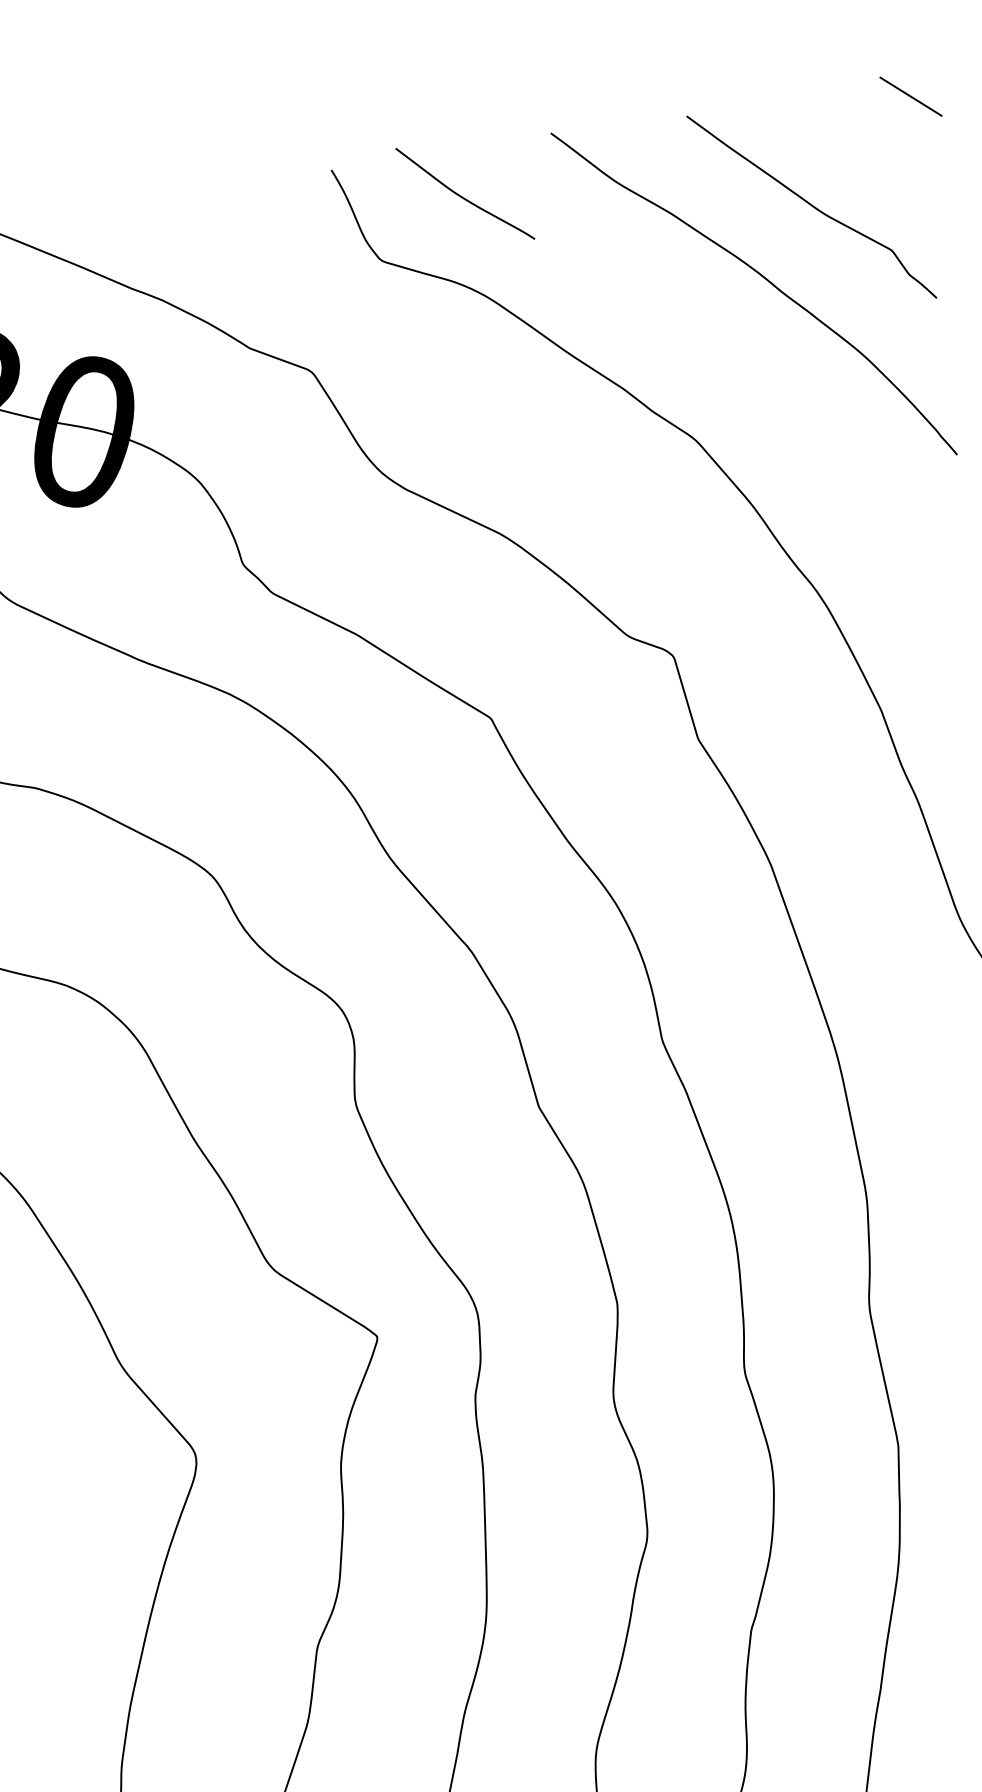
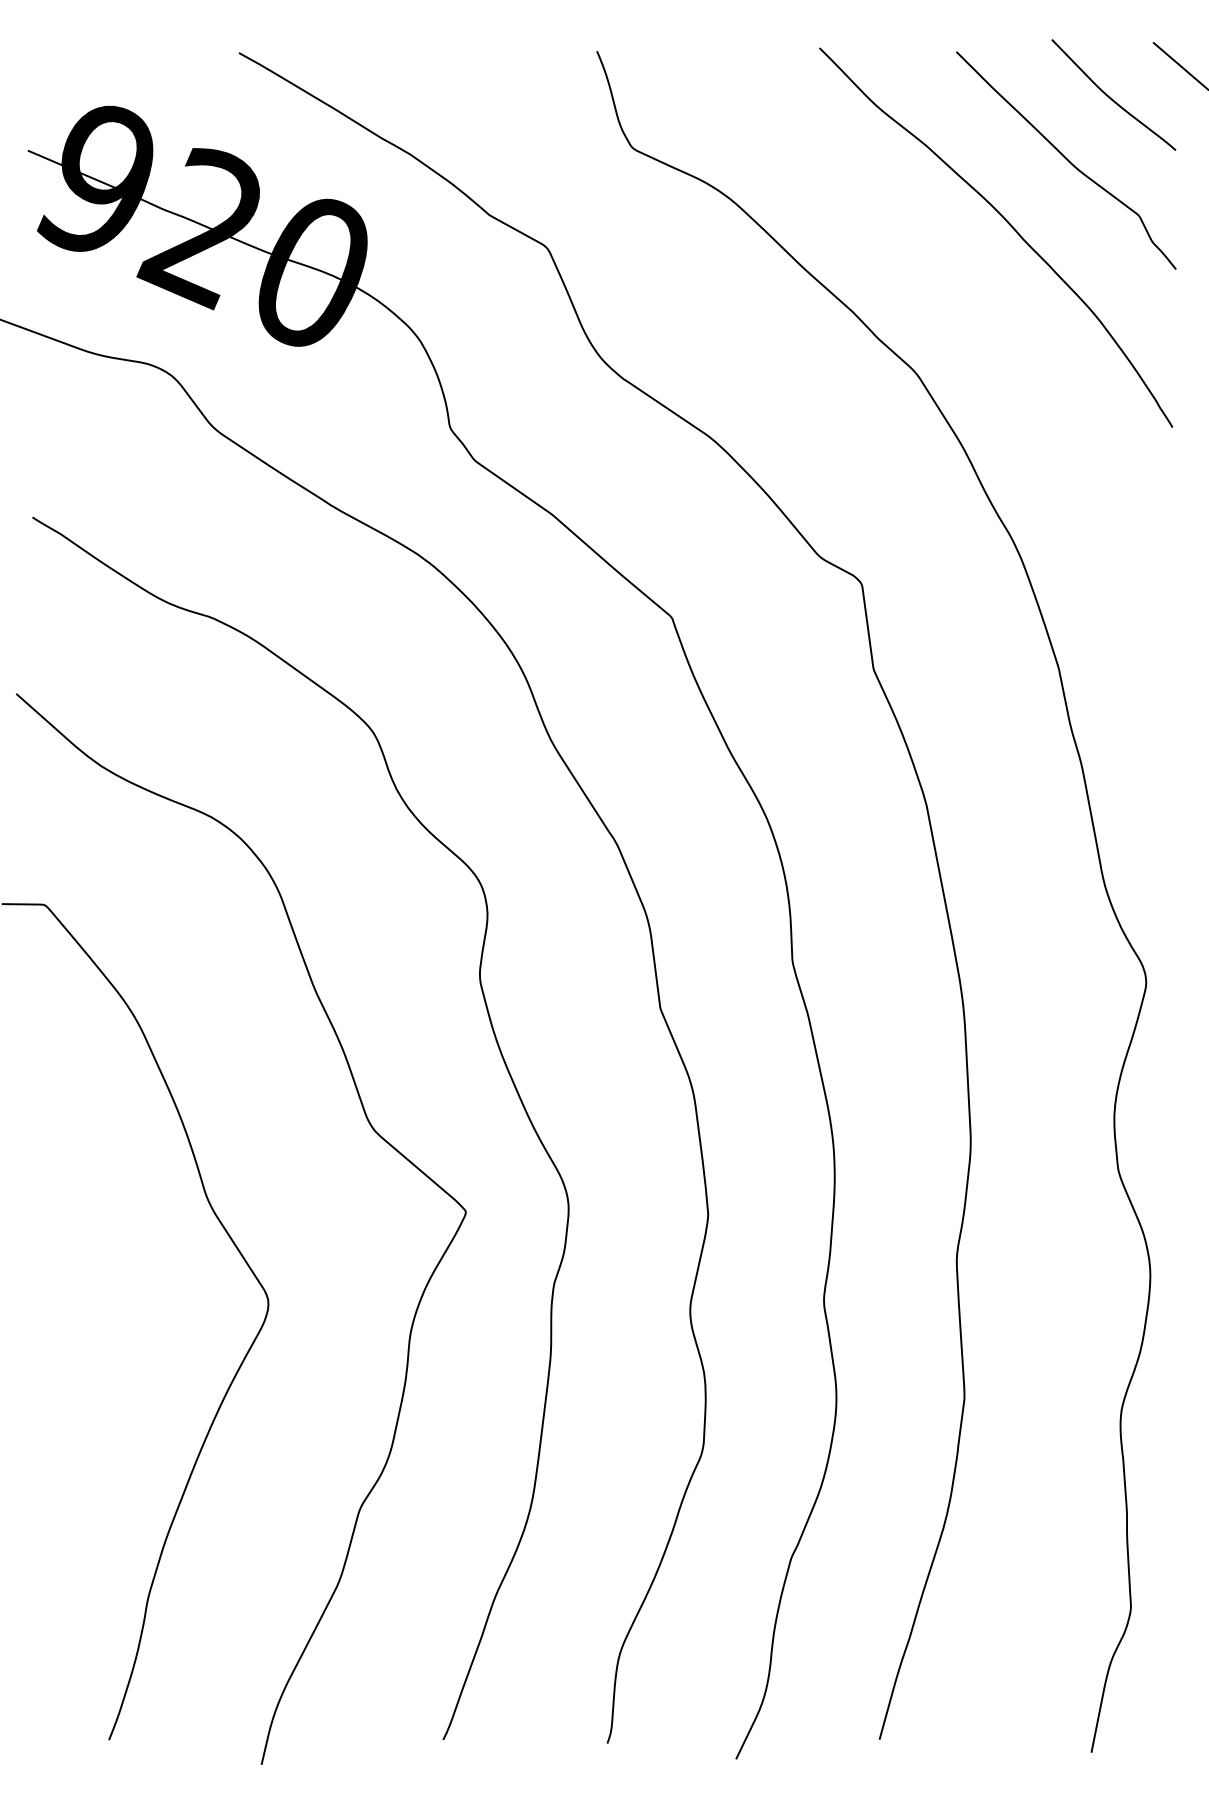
curve: (463, 196) -> (1111, 97), moved

